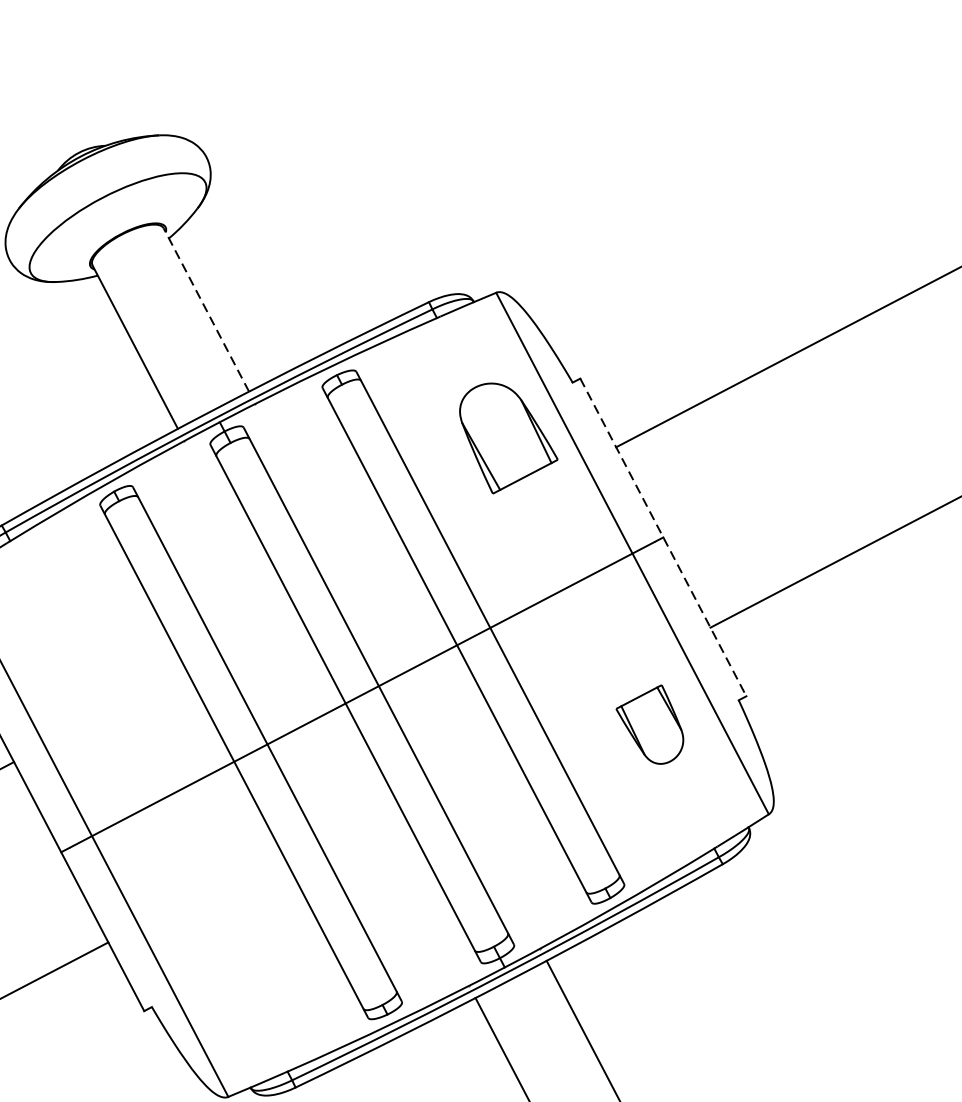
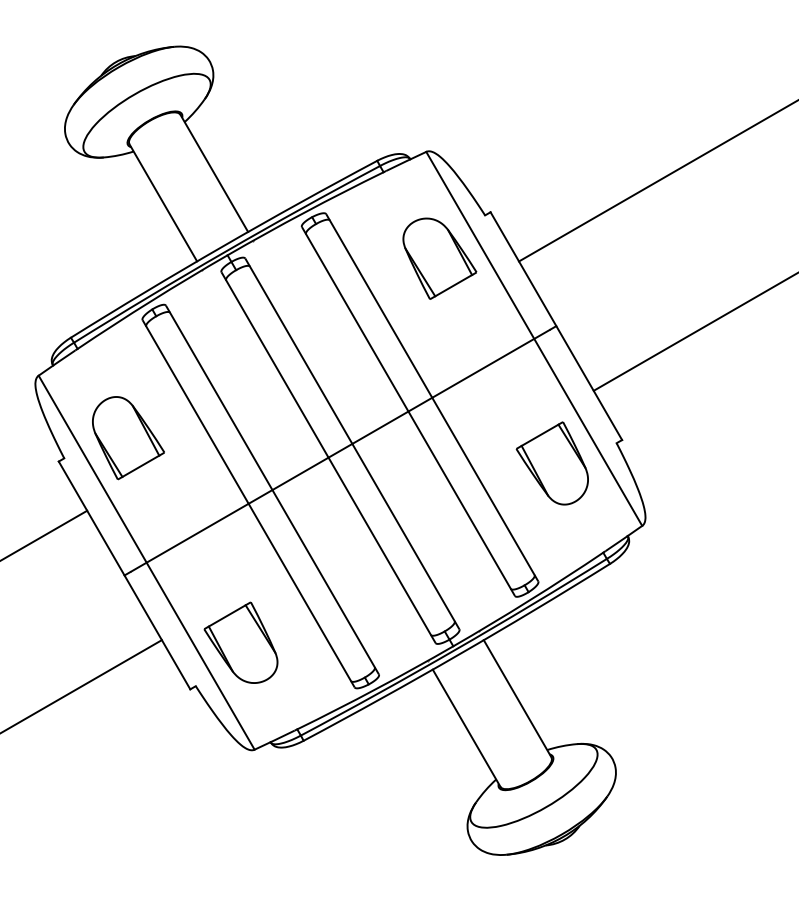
line: (206, 310) -> (214, 173), dashed -> solid
line: (663, 537) -> (556, 326), dashed -> solid
part: (74, 666) -> (128, 438), added
part: (648, 724) -> (551, 463), size x1.43
part: (215, 950) -> (240, 642), added

